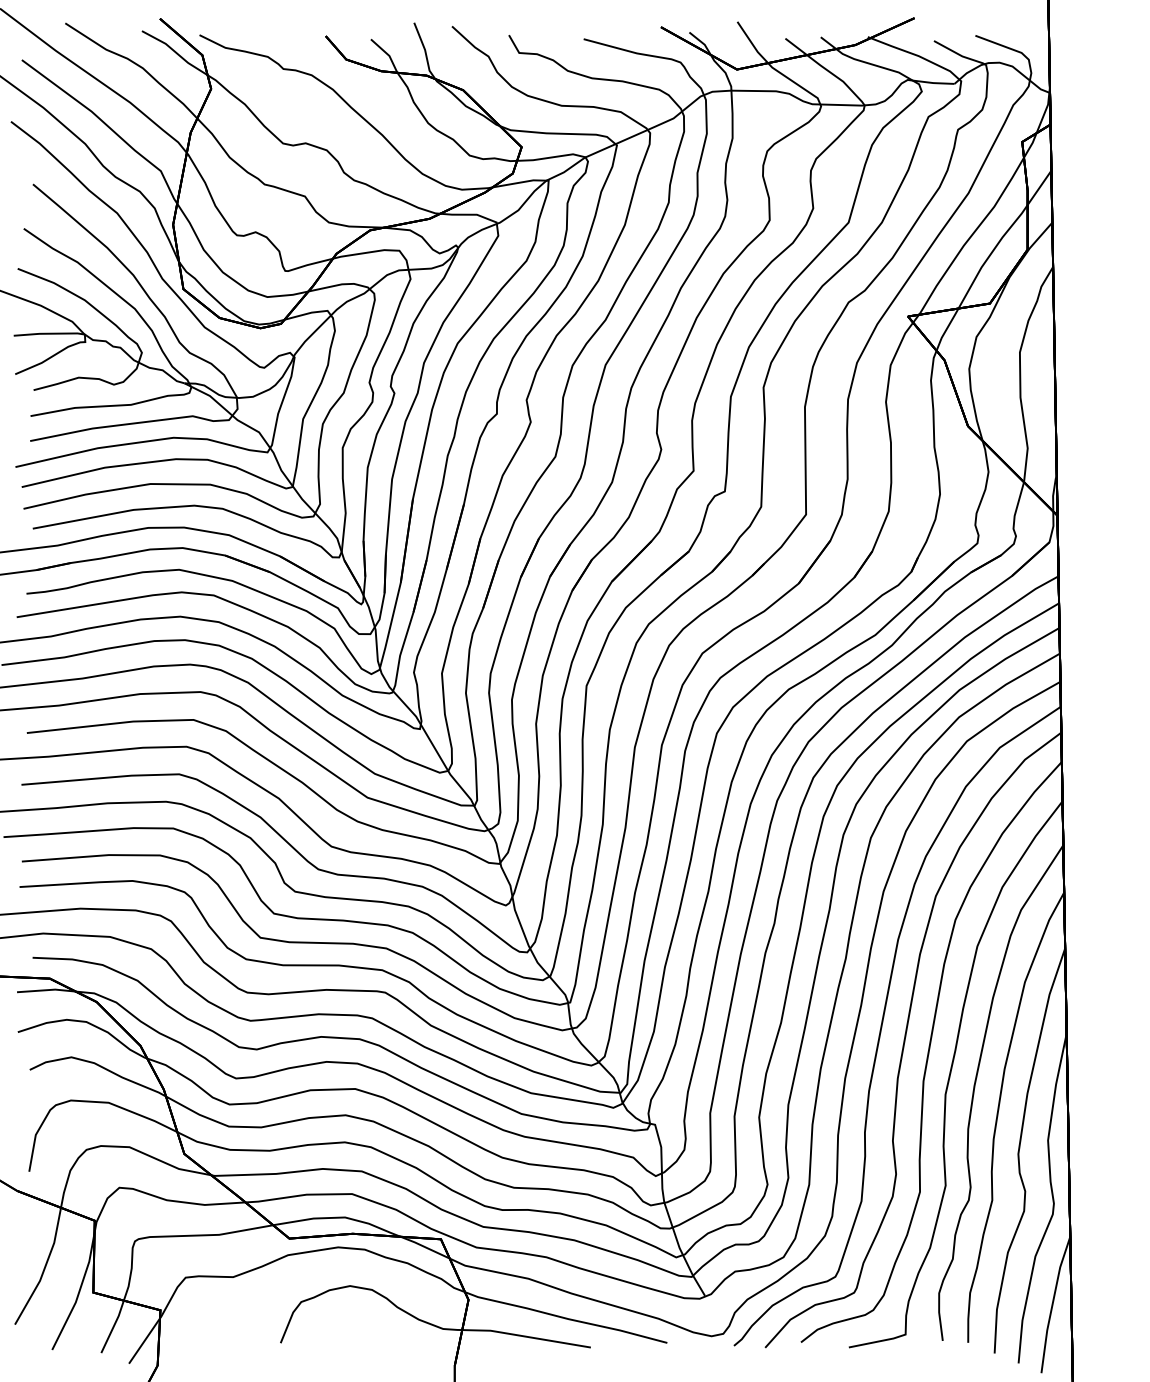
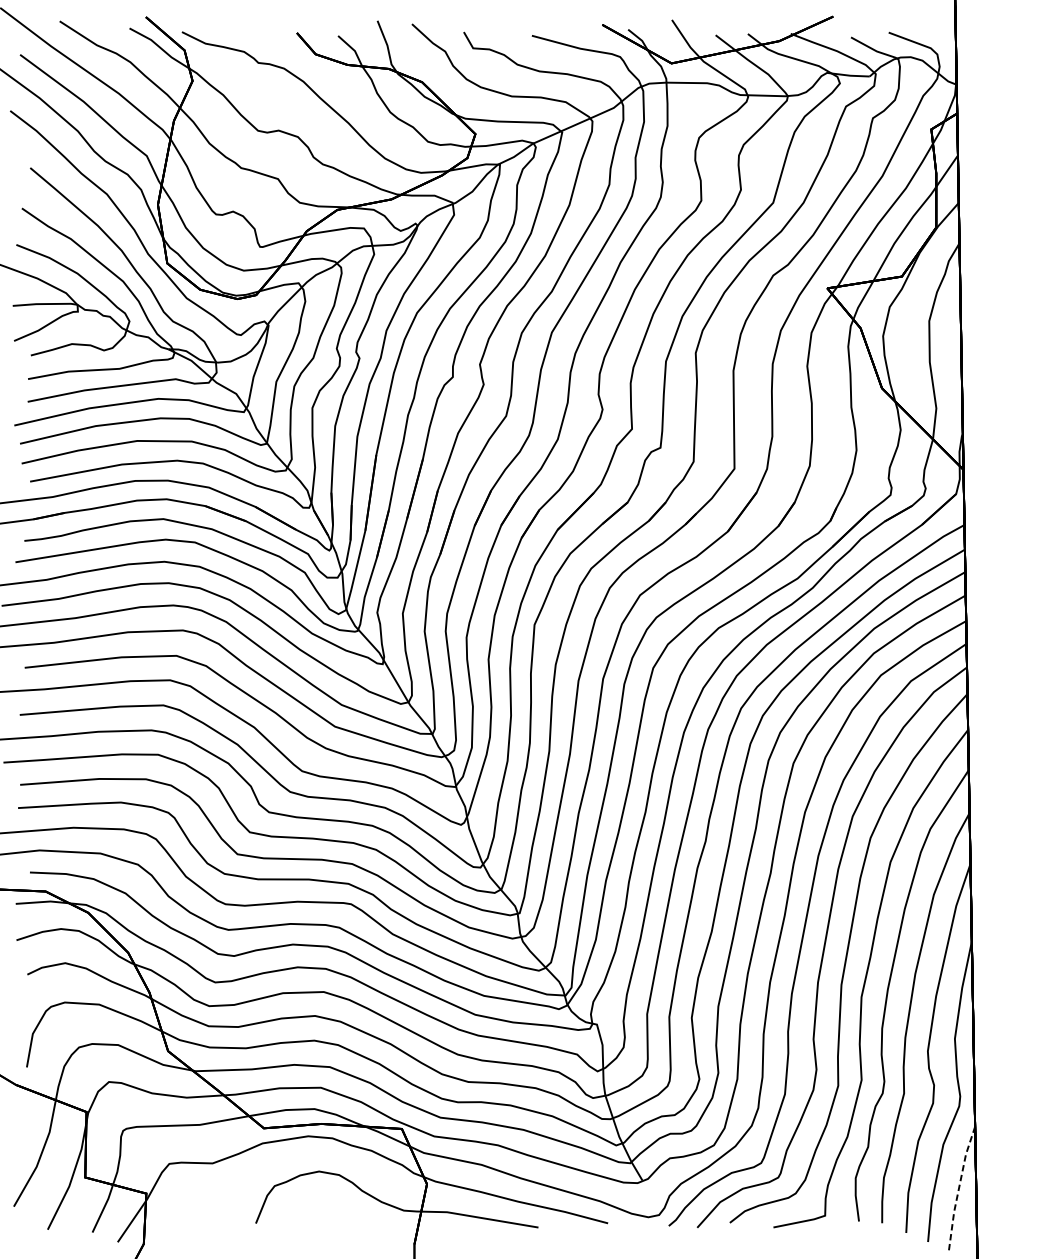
line: (1052, 1304) -> (958, 1188), solid -> dashed

